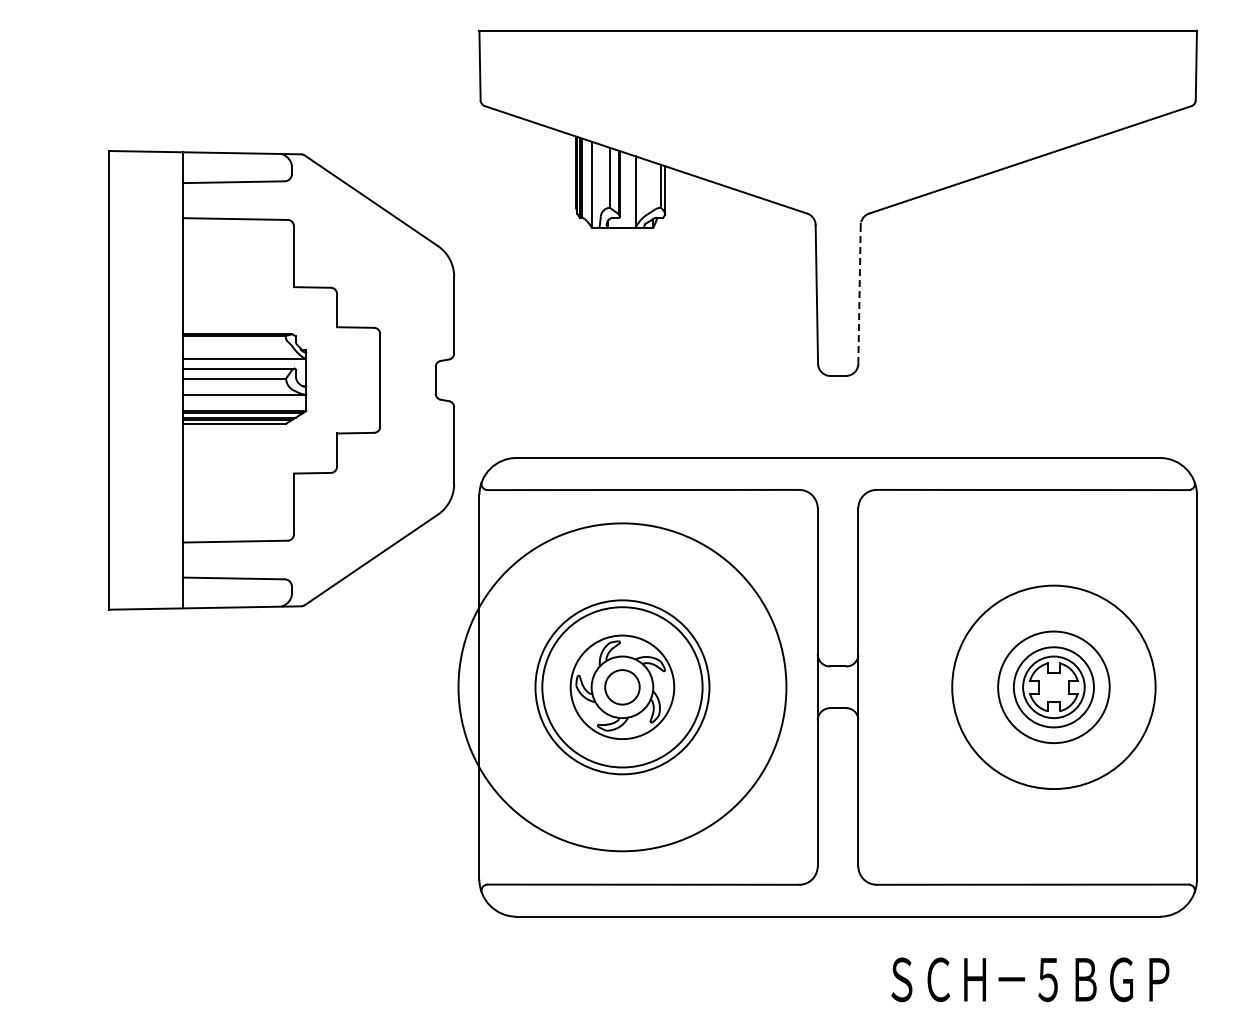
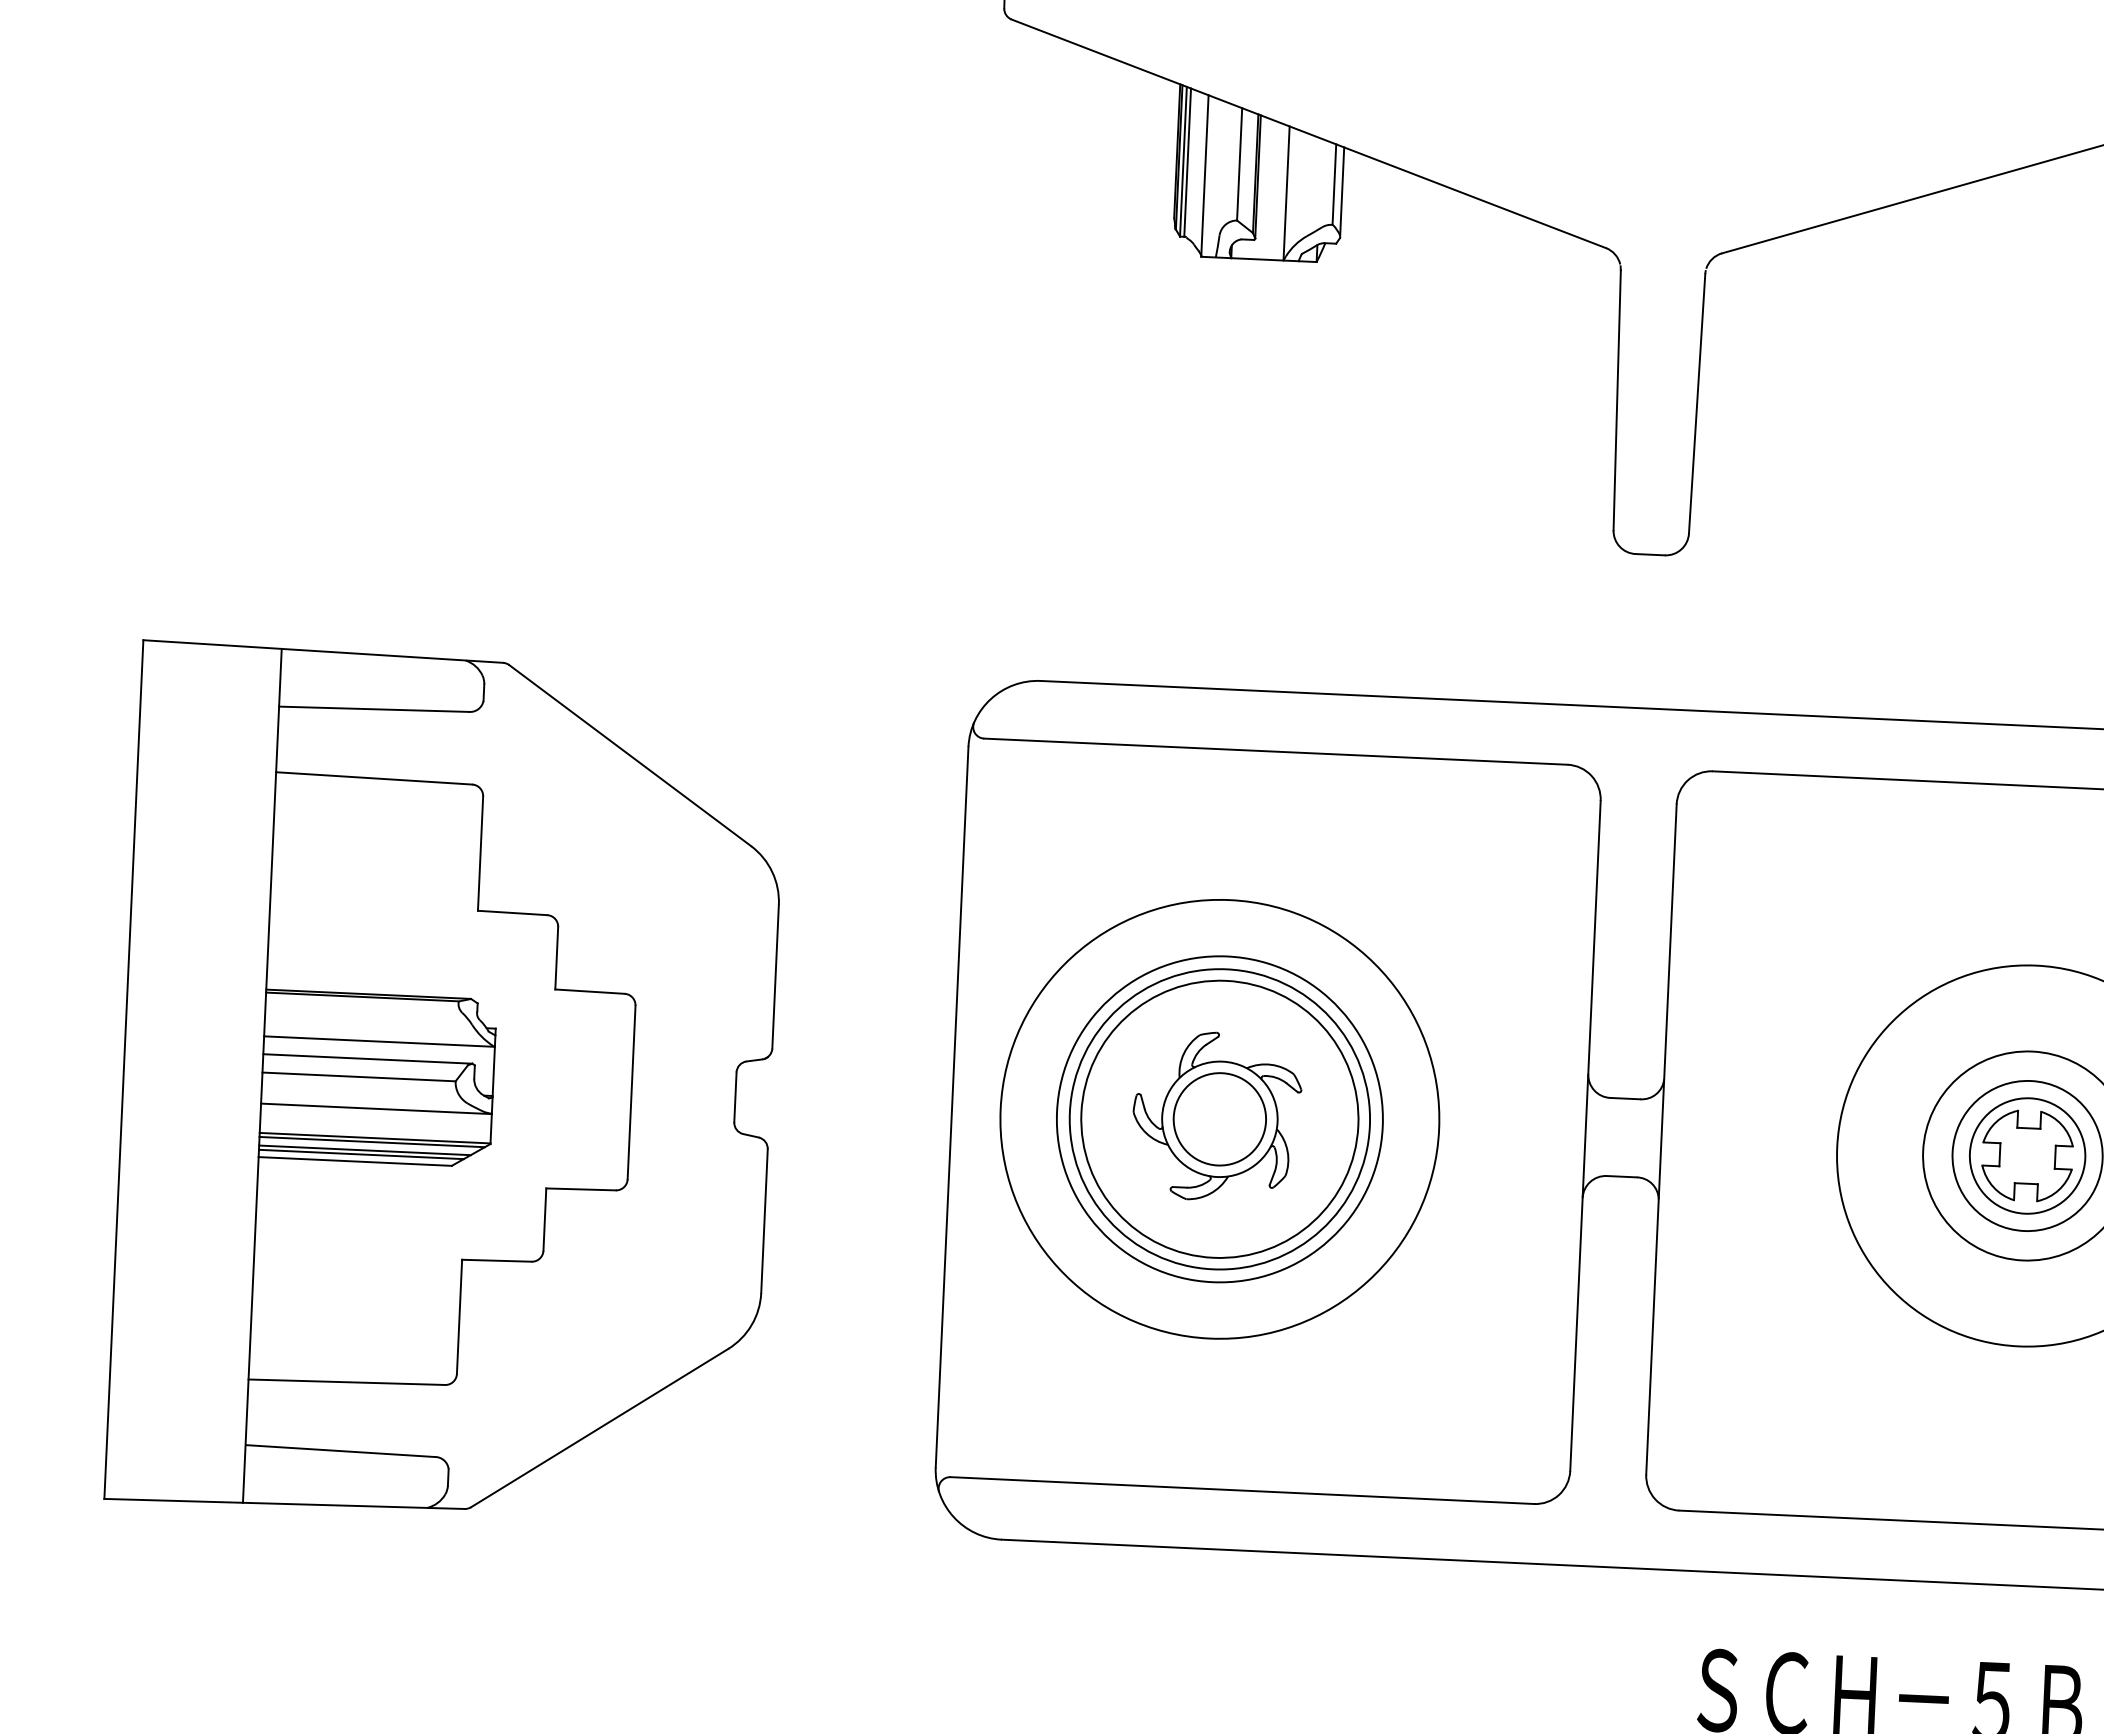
line: (859, 294) -> (1697, 404), dashed -> solid
part: (281, 380) -> (446, 1084), moved
circle: (622, 687) -> (1219, 1119), size x0.71
circle: (622, 687) -> (1219, 1119), size x1.43
circle: (622, 687) -> (1219, 1119), size x1.43

